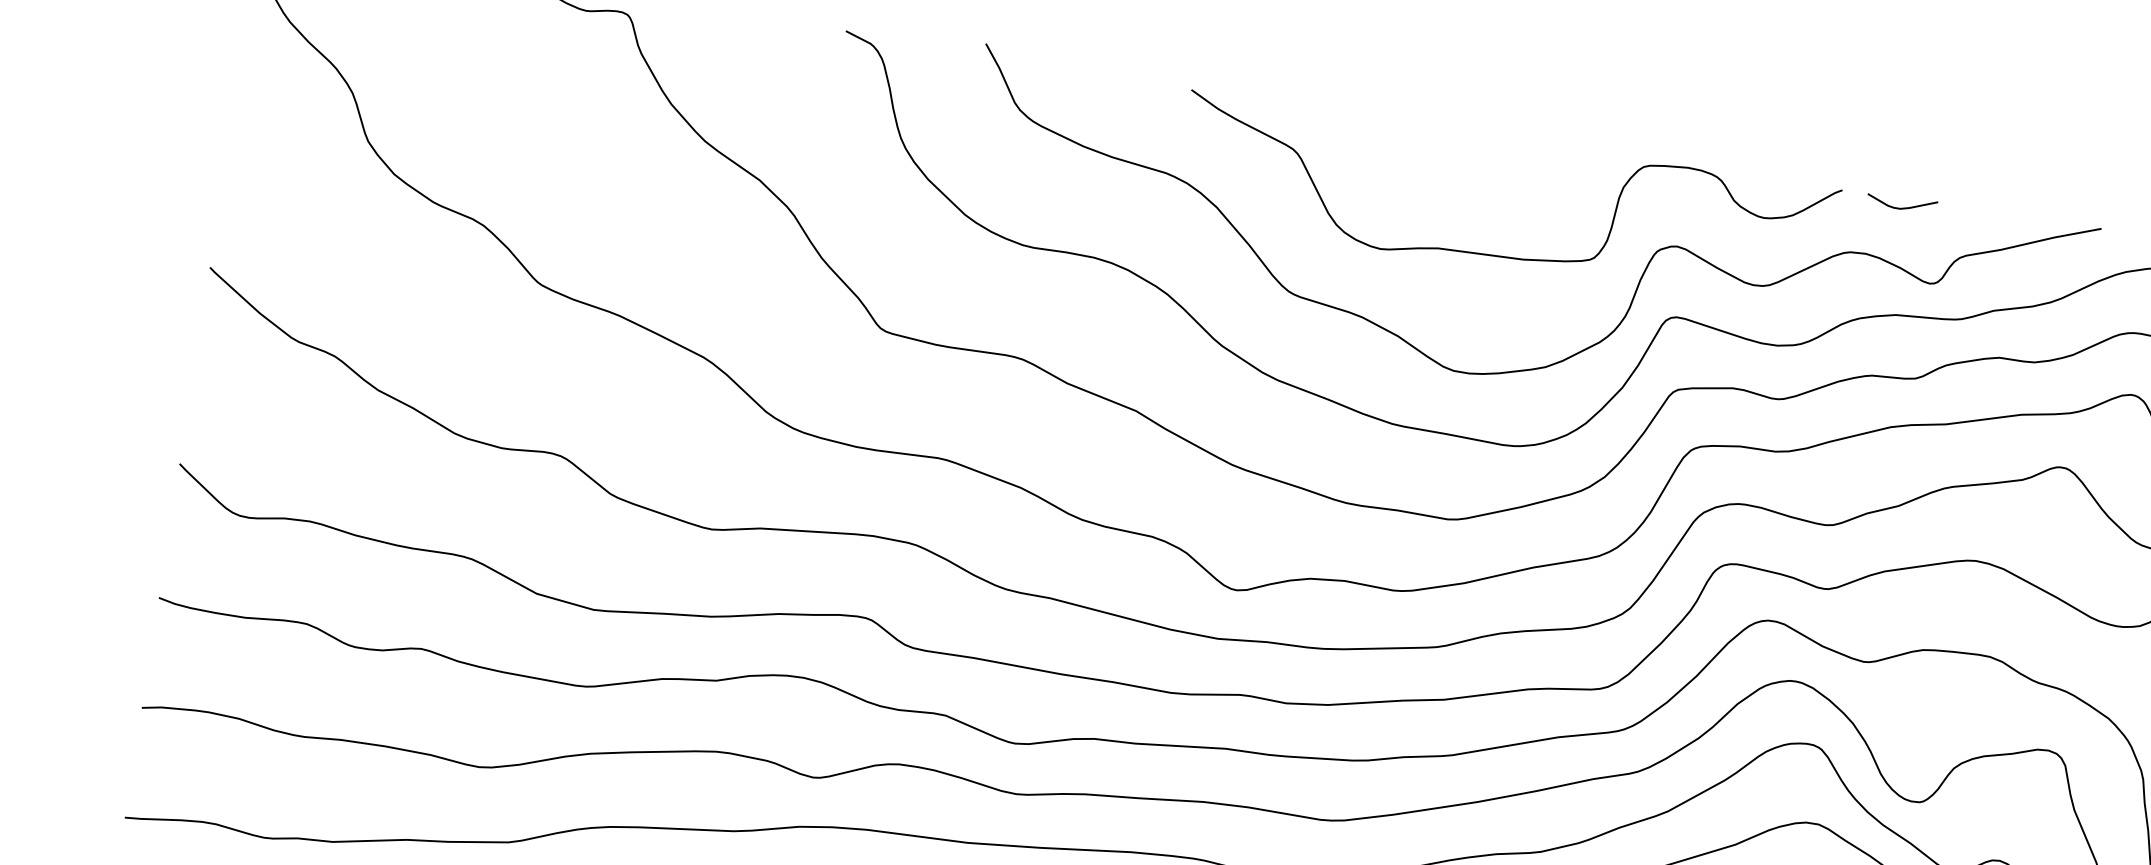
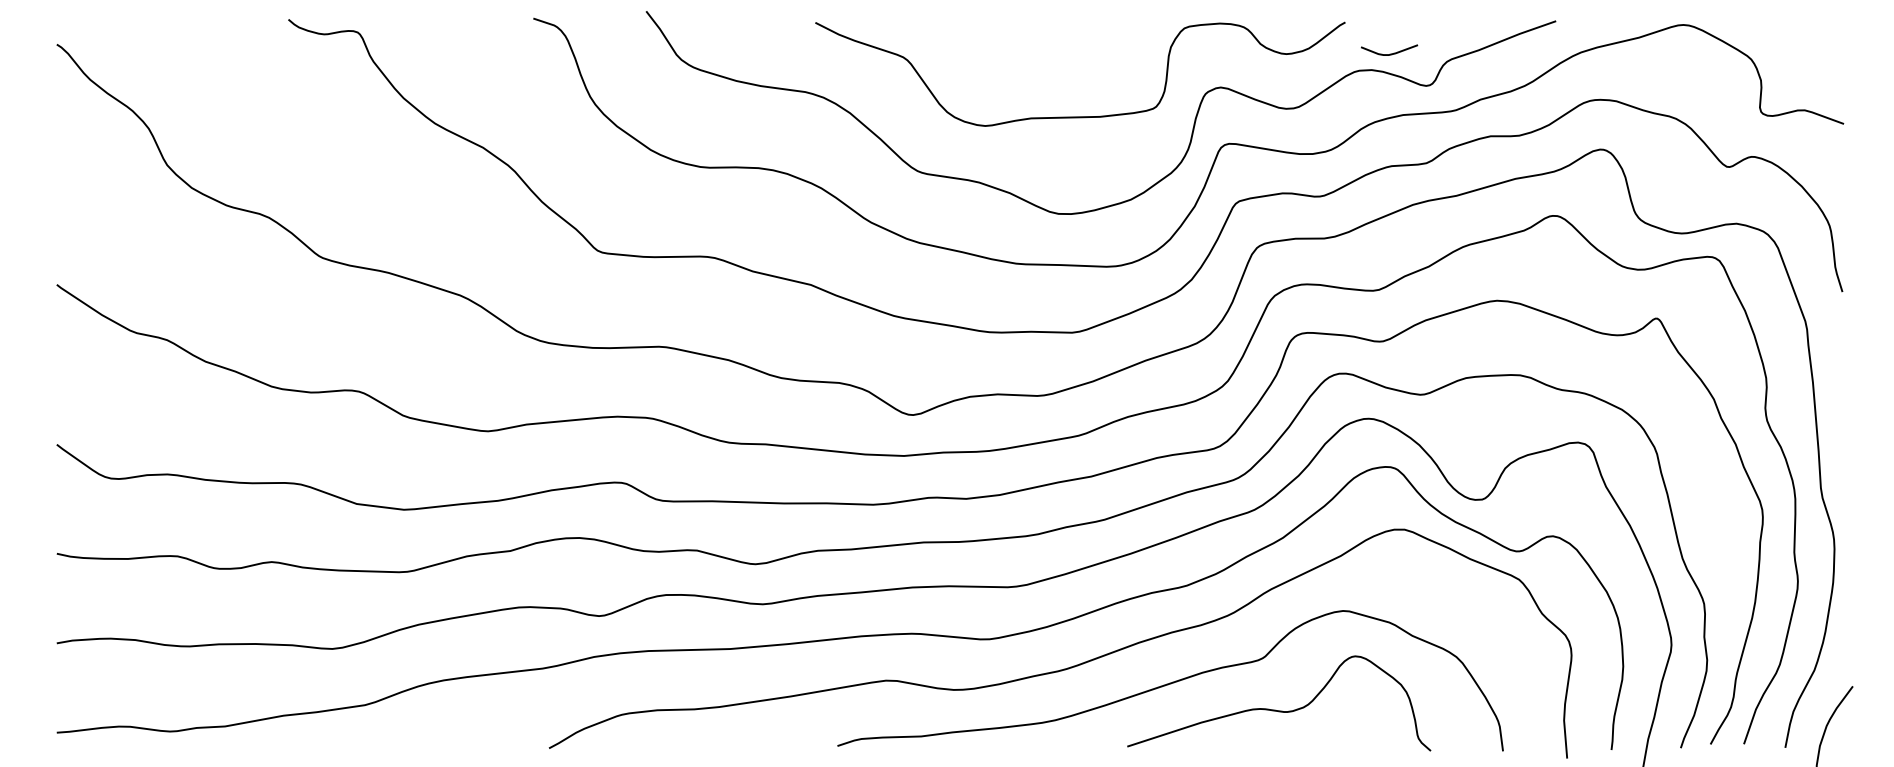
curve: (1902, 207) -> (1390, 53), moved

